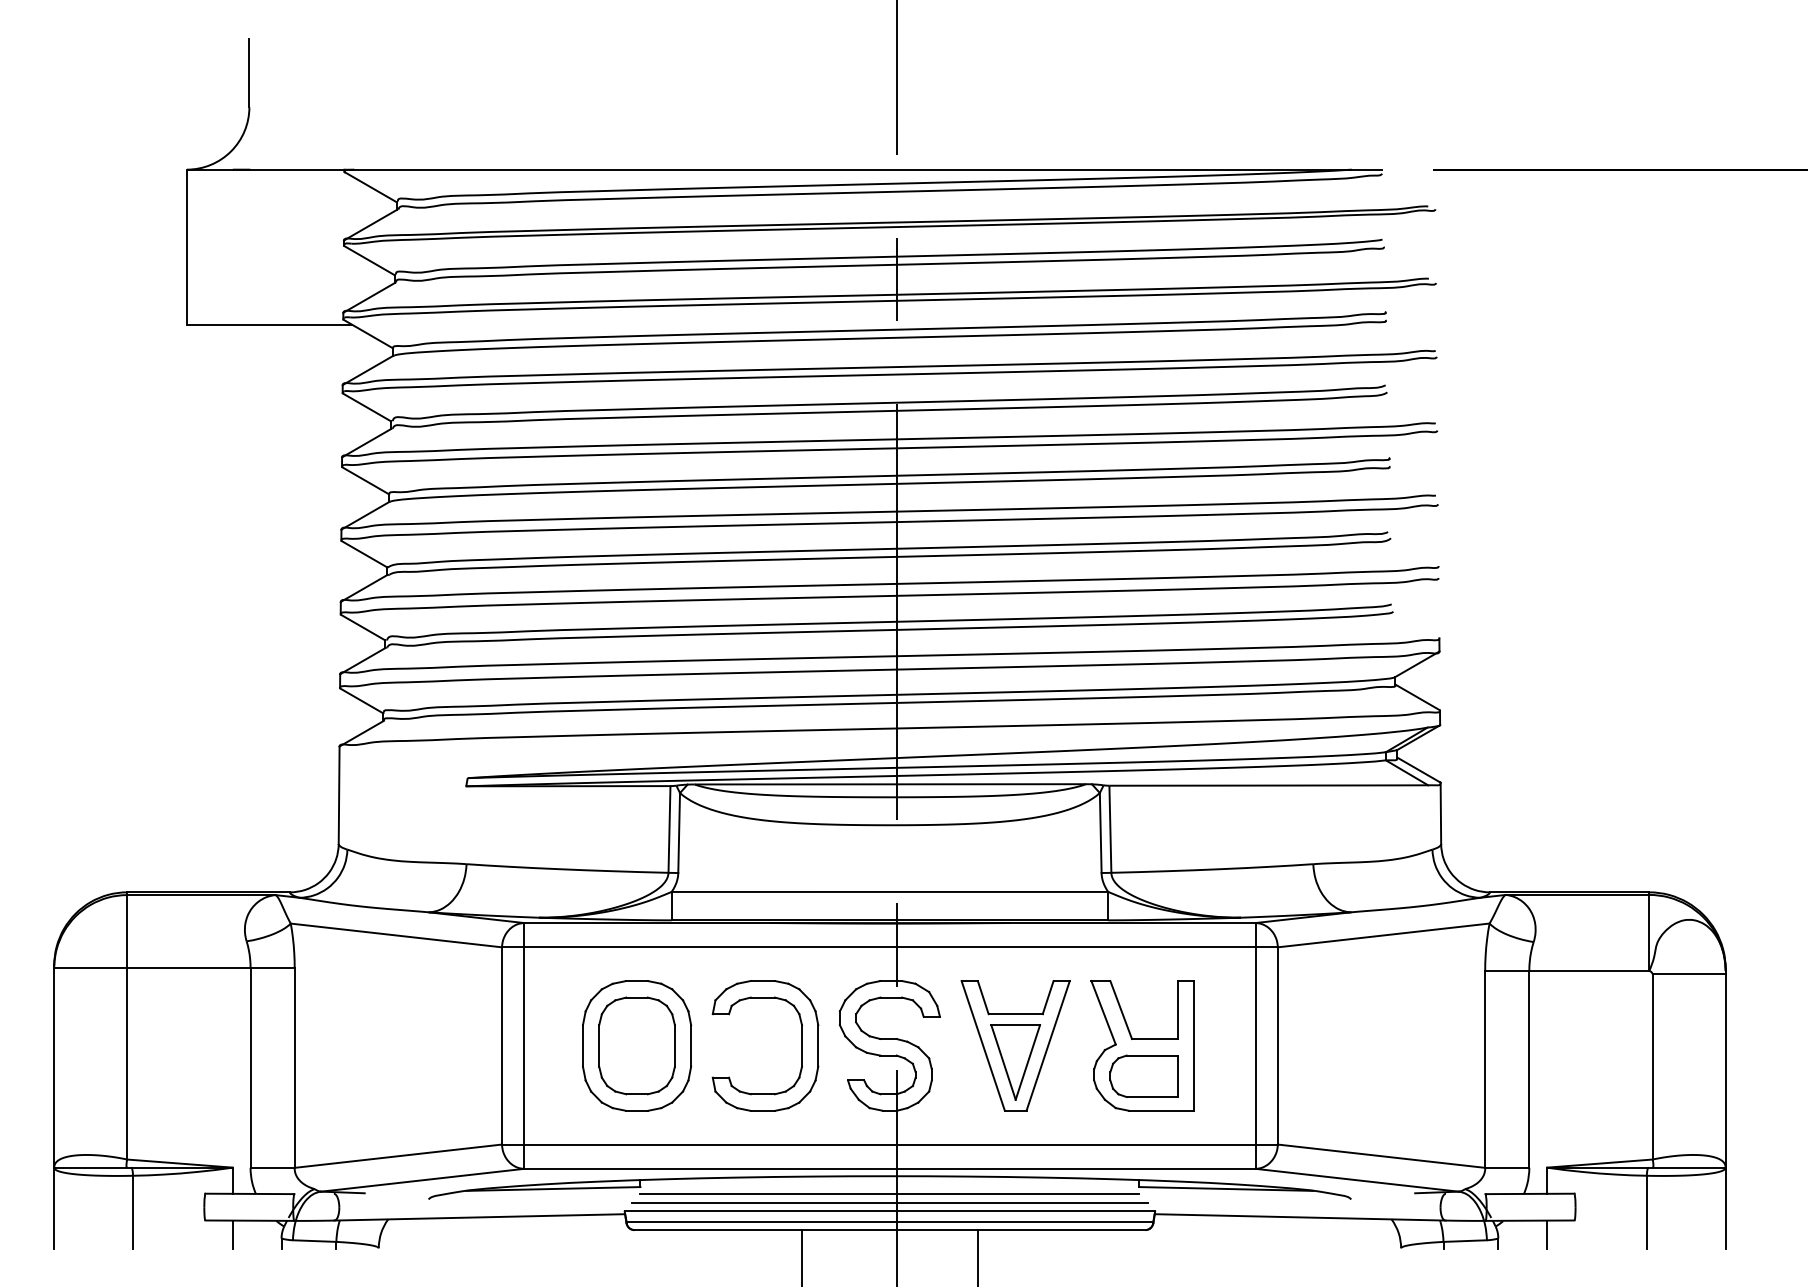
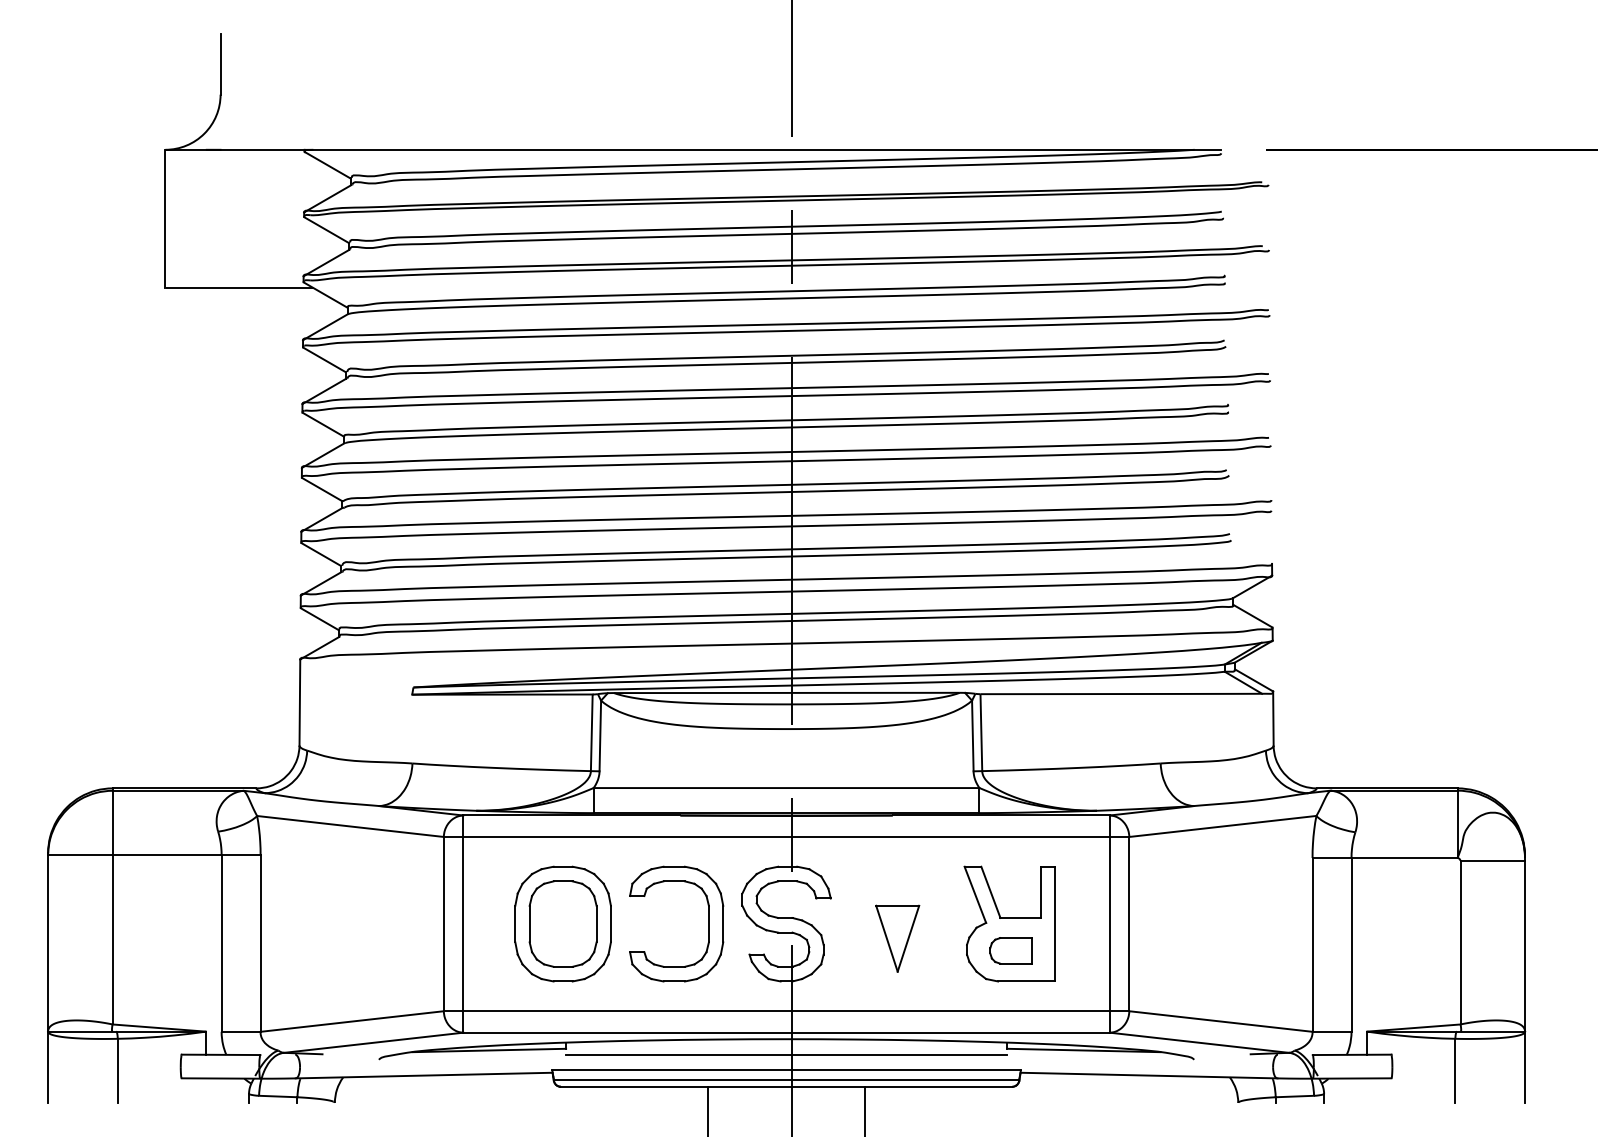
part: (1015, 1045) -> (897, 923), removed
part: (1143, 1075) -> (1010, 950), size x0.7
line: (889, 1202) -> (786, 1062), removed
line: (232, 1234) -> (205, 1090), removed
line: (1546, 1234) -> (1366, 1090), removed

